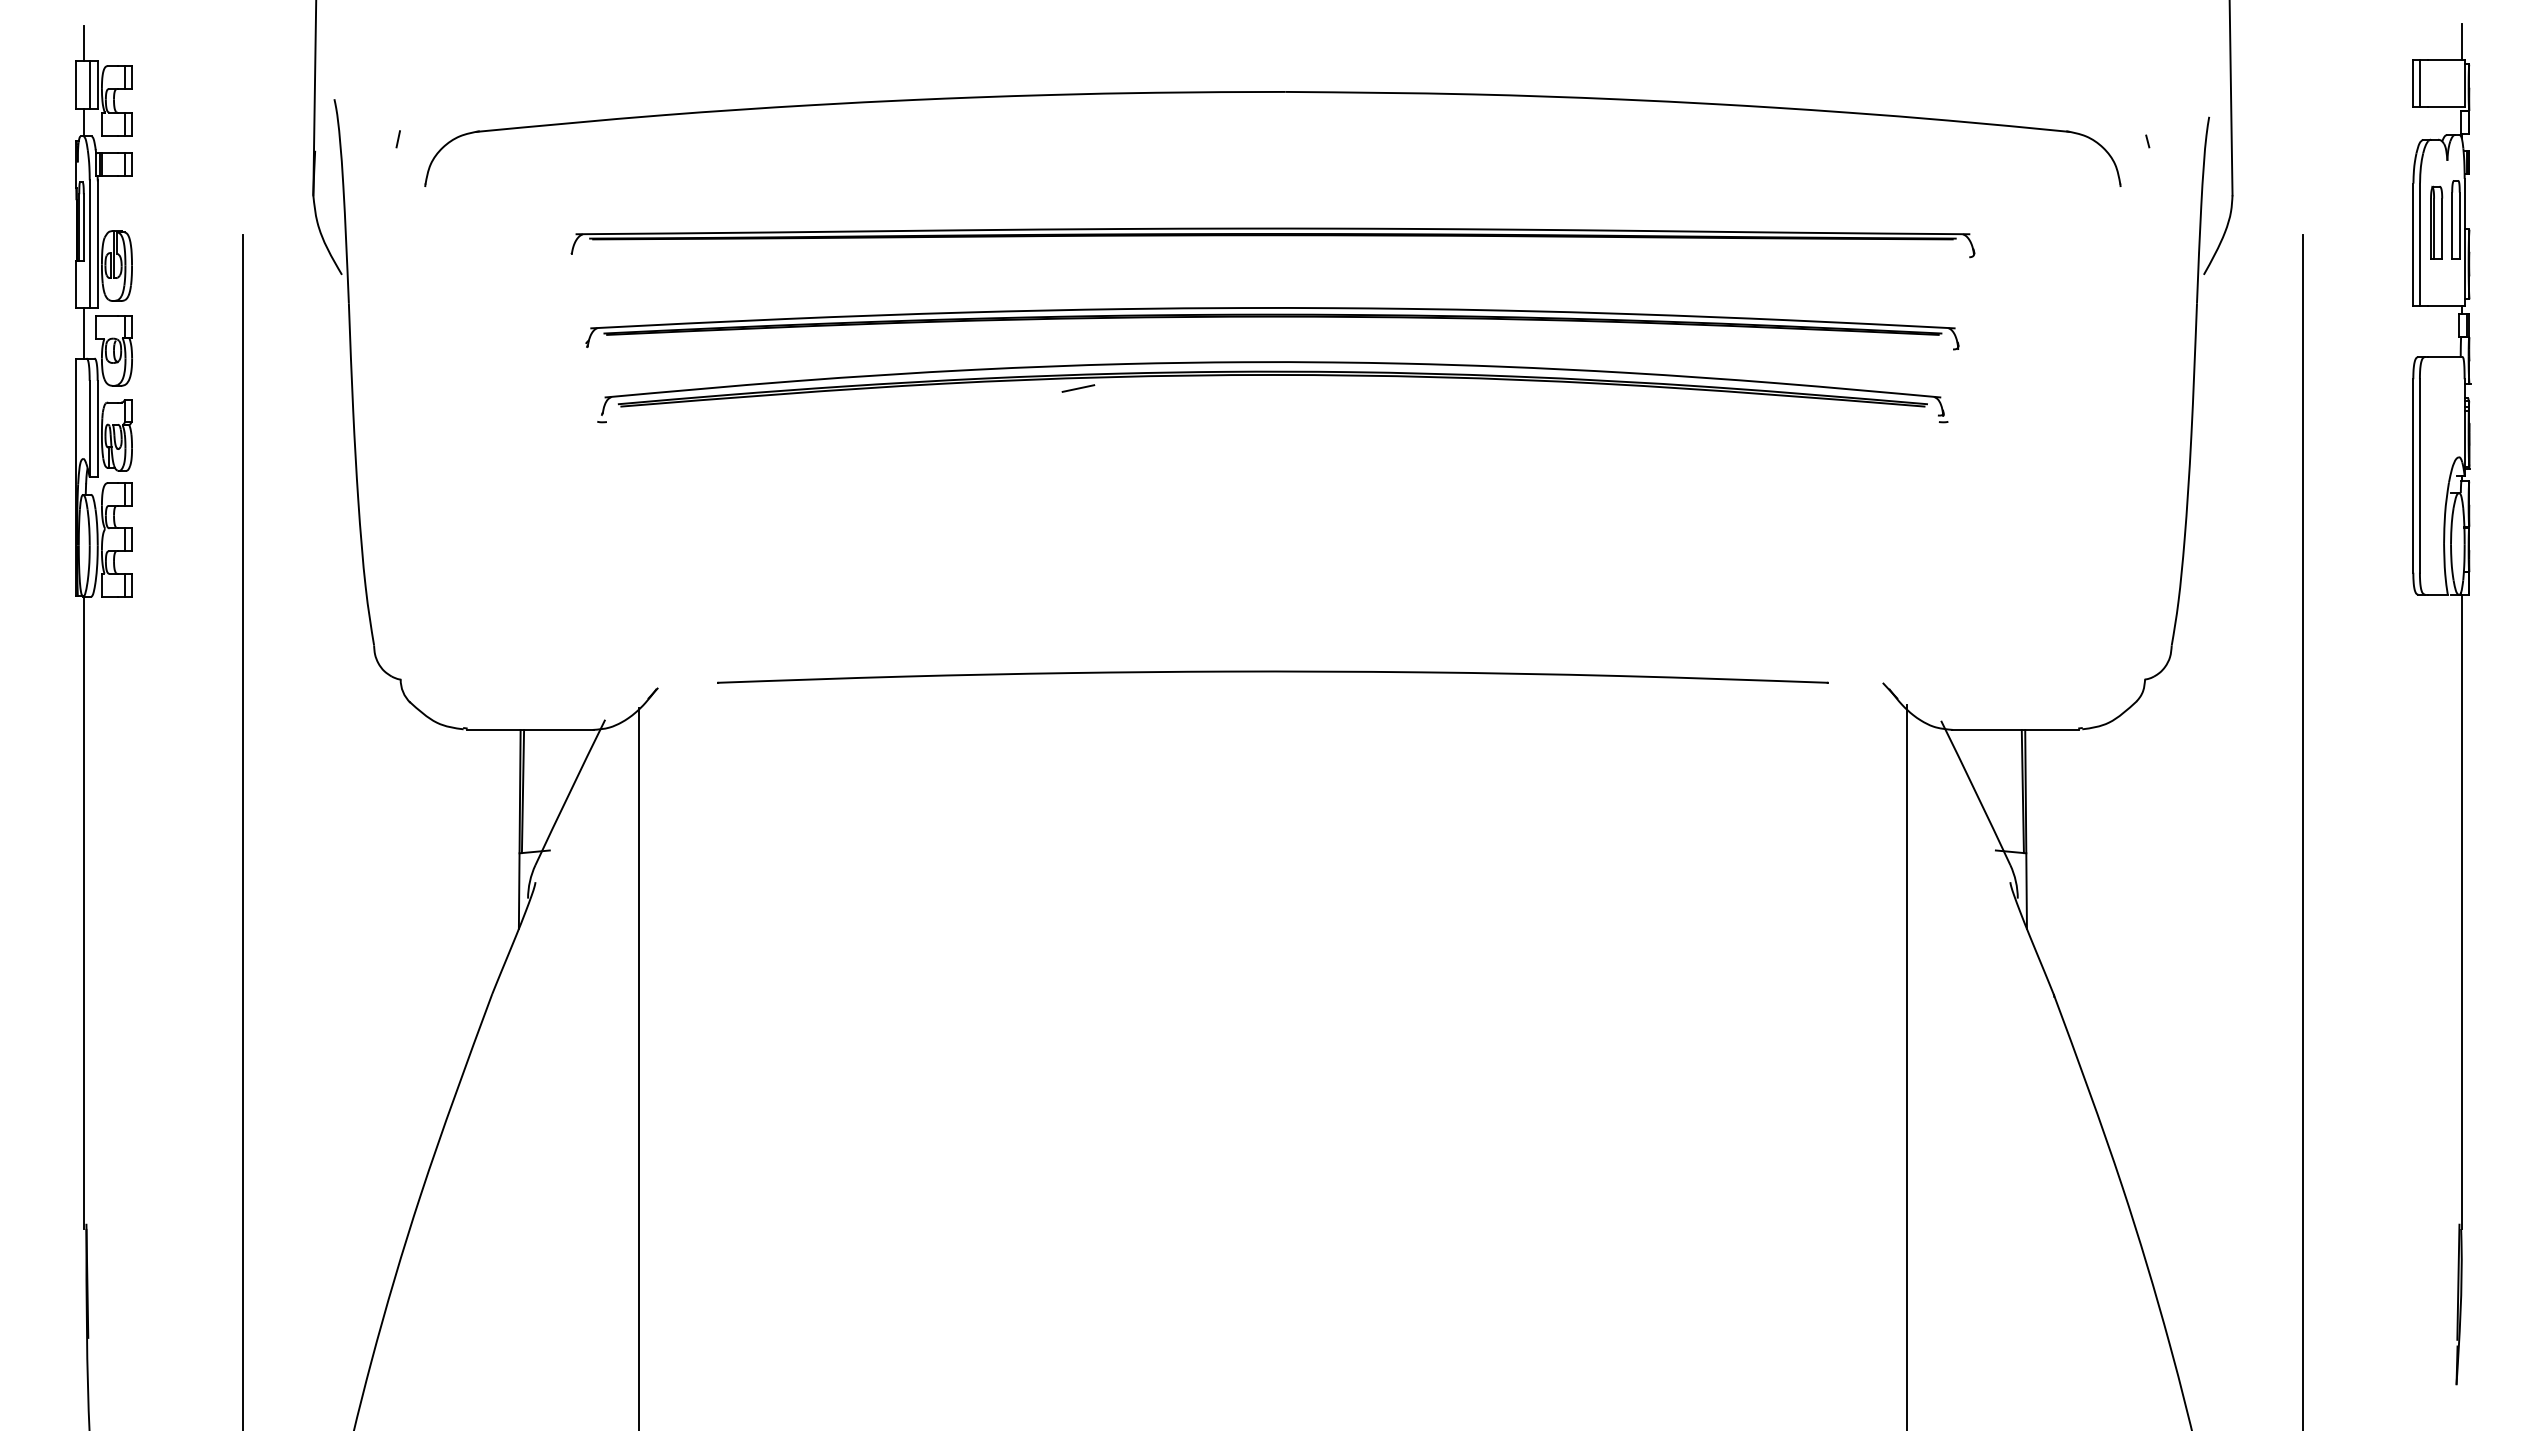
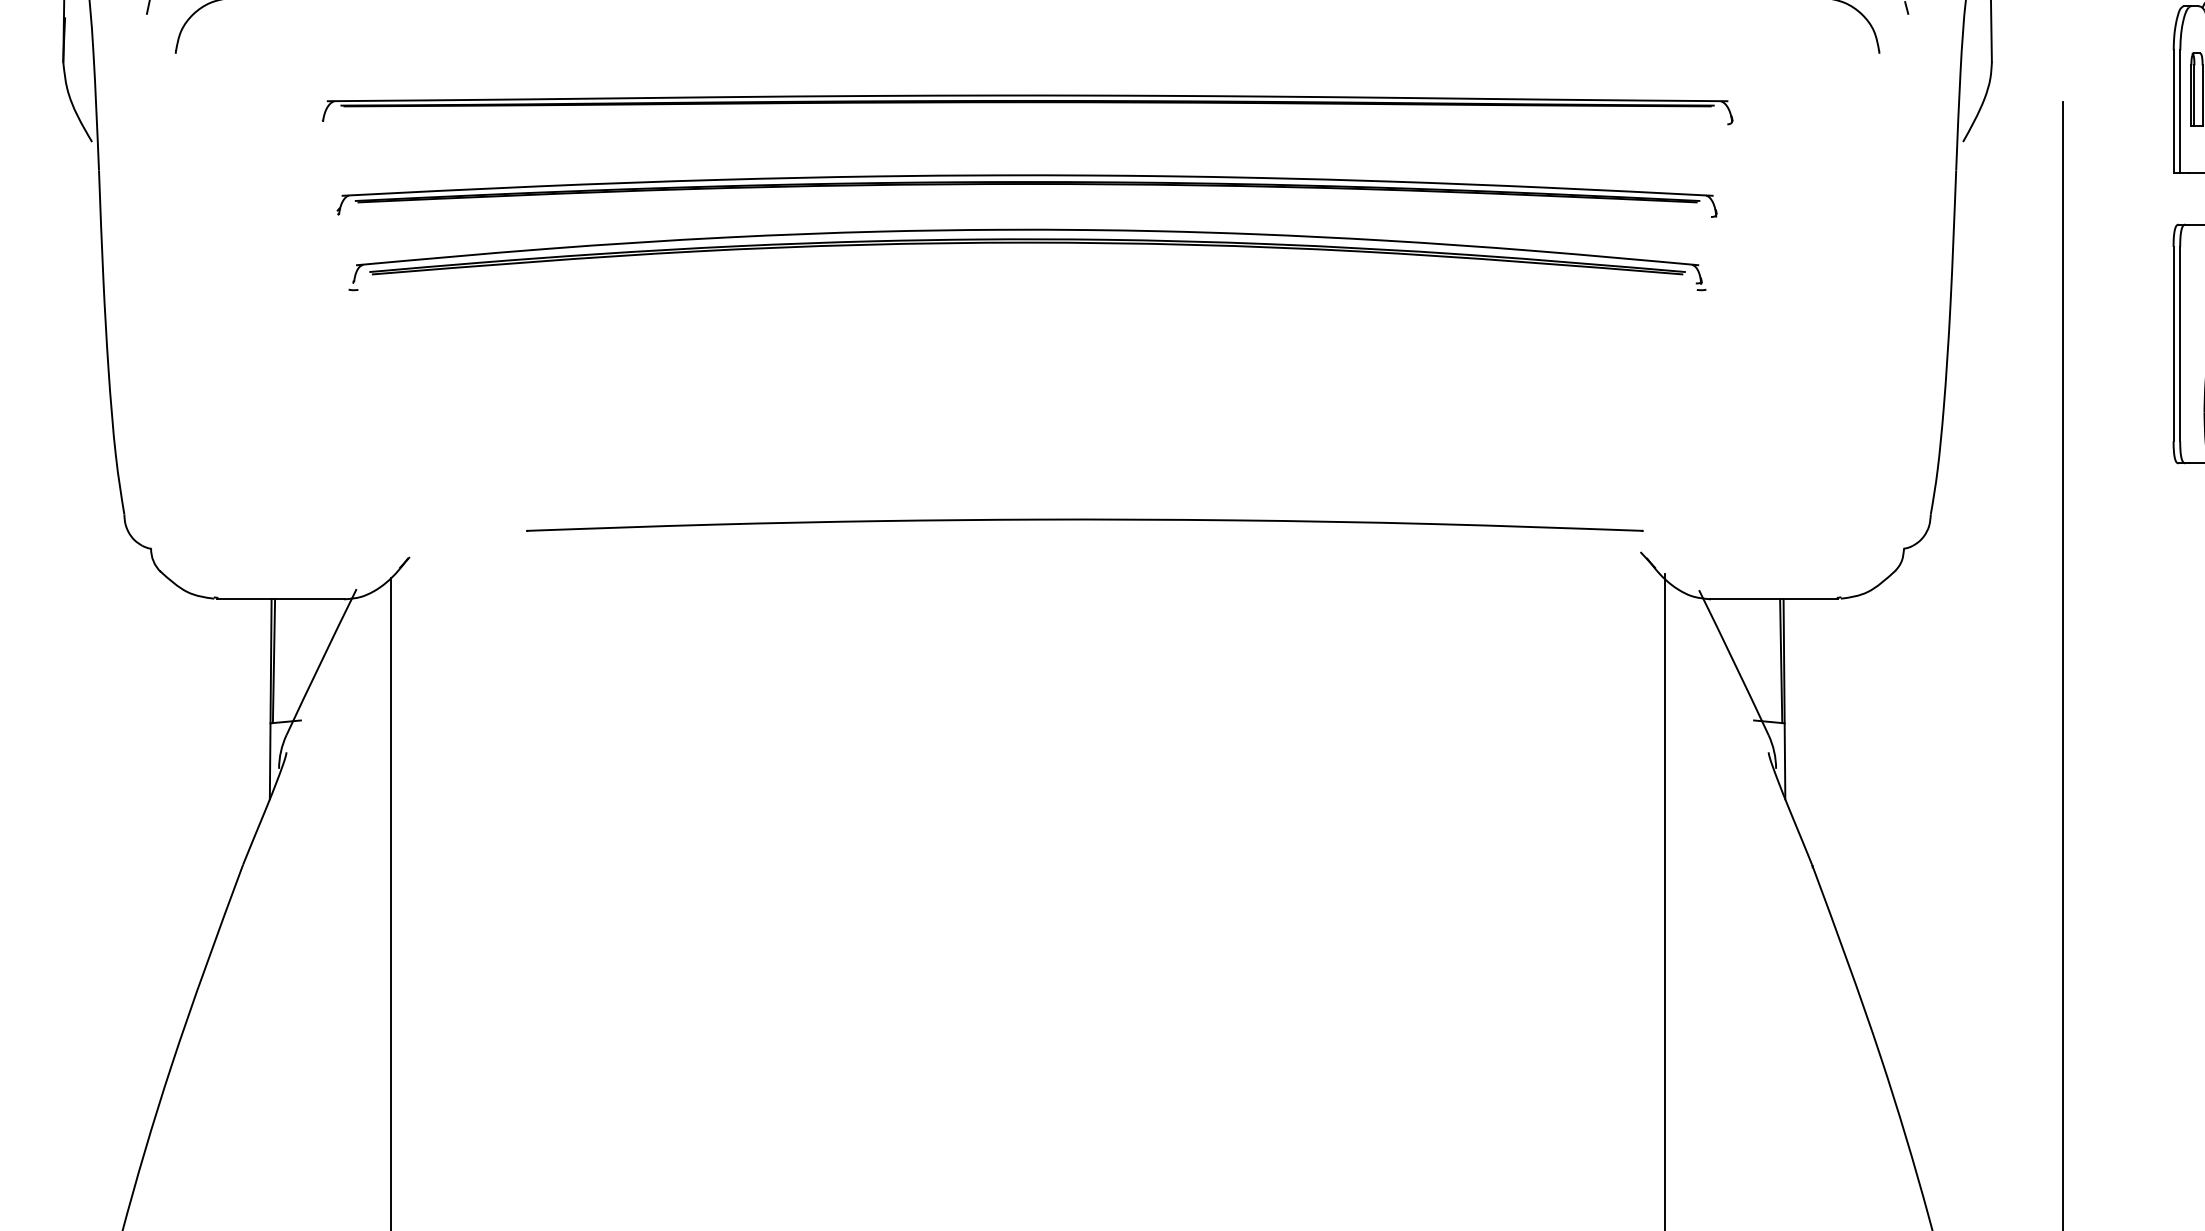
line: (1078, 388) -> (832, 256), removed
part: (1272, 676) -> (1084, 524), moved

